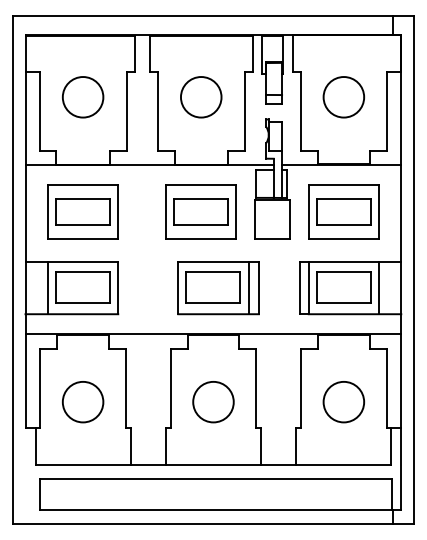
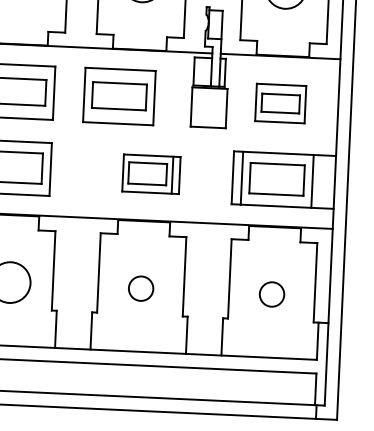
part: (200, 211) -> (118, 95), moved
part: (343, 211) -> (280, 103), size x0.7
part: (218, 288) -> (151, 174), size x0.7
circle: (343, 401) -> (271, 293), size x0.6
circle: (213, 402) -> (141, 288), size x0.6

